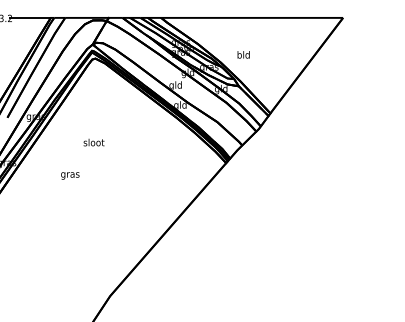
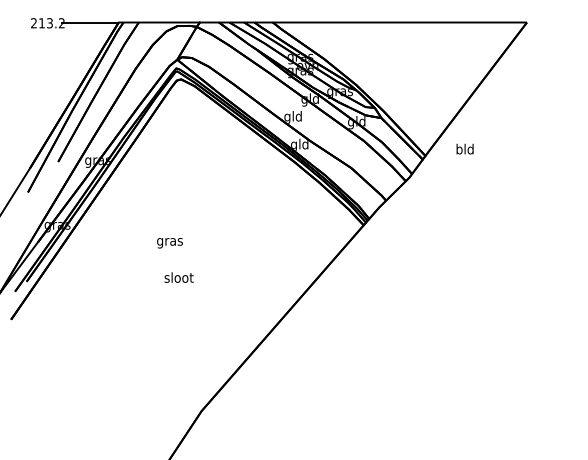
text: (243, 54) -> (464, 148), moved
text: (93, 142) -> (178, 277), moved
text: (69, 176) -> (169, 243), moved

